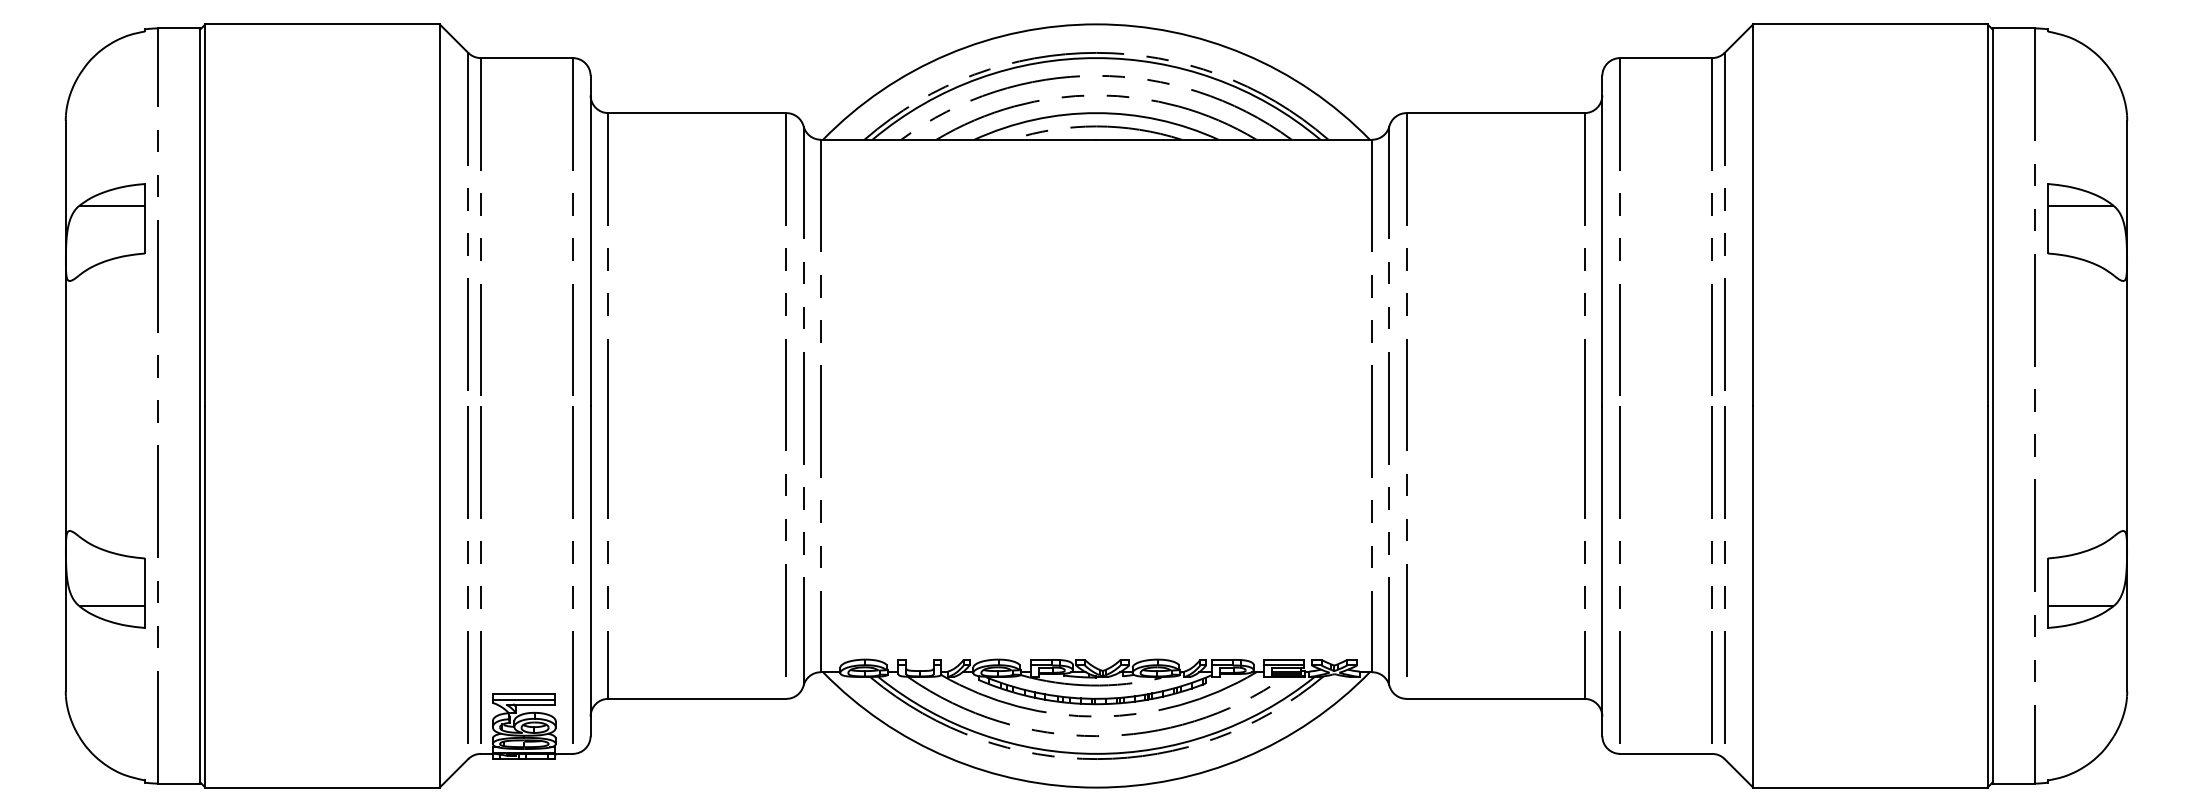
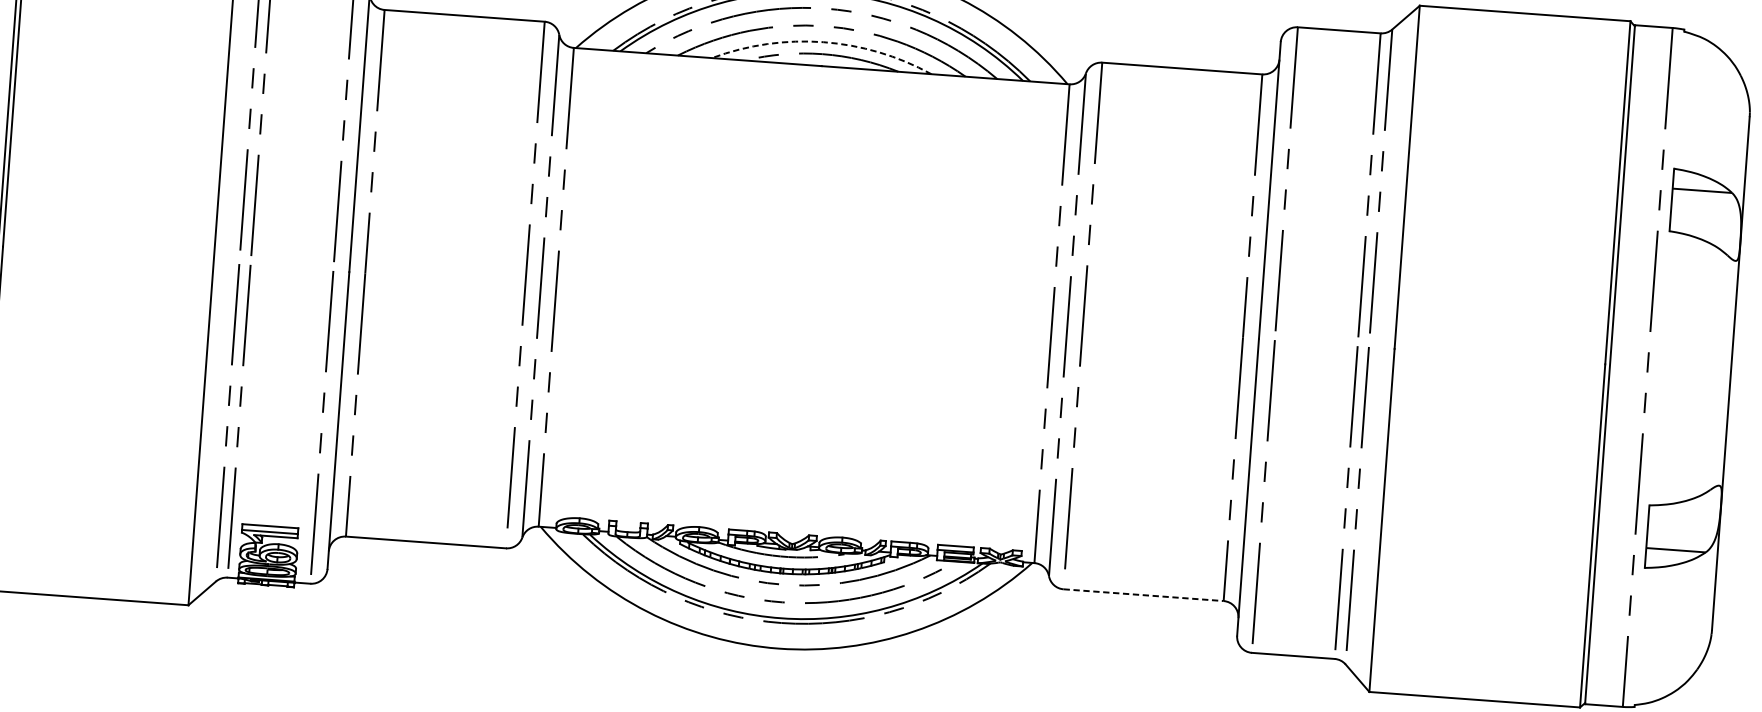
arc: (1096, 113) -> (823, 42), solid -> dashed
line: (1496, 698) -> (1144, 594), solid -> dashed

